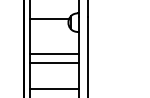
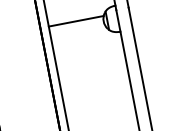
line: (53, 53) -> (91, 68), removed
line: (53, 63) -> (93, 82), removed
line: (53, 88) -> (100, 117), removed

